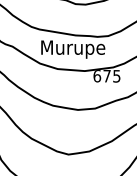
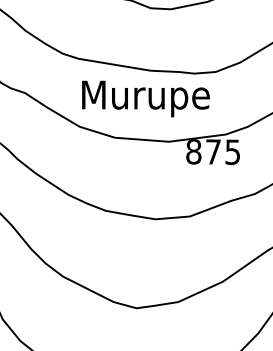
text: (97, 76) -> (194, 152), 675 -> 875

